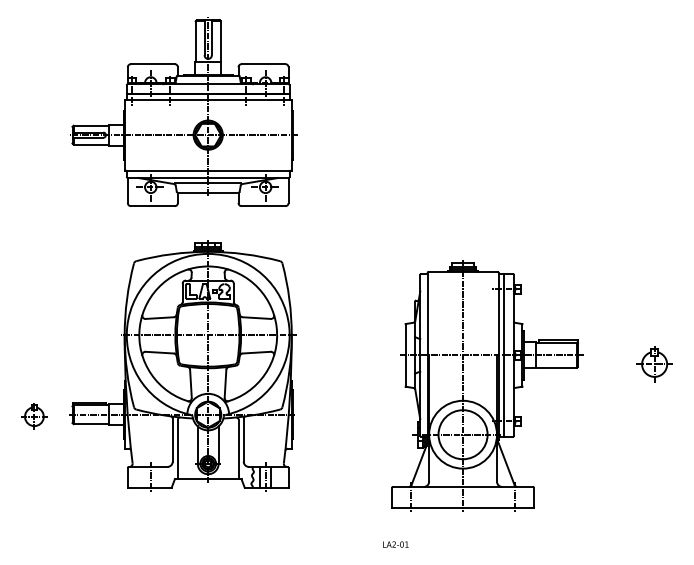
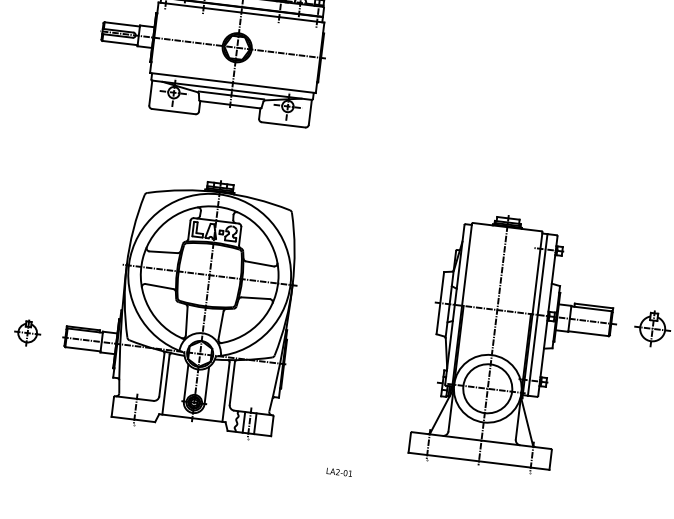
part: (182, 367) -> (180, 304), moved
part: (487, 387) -> (517, 344), moved
part: (34, 416) -> (27, 332), moved
text: (395, 544) -> (339, 472), moved

